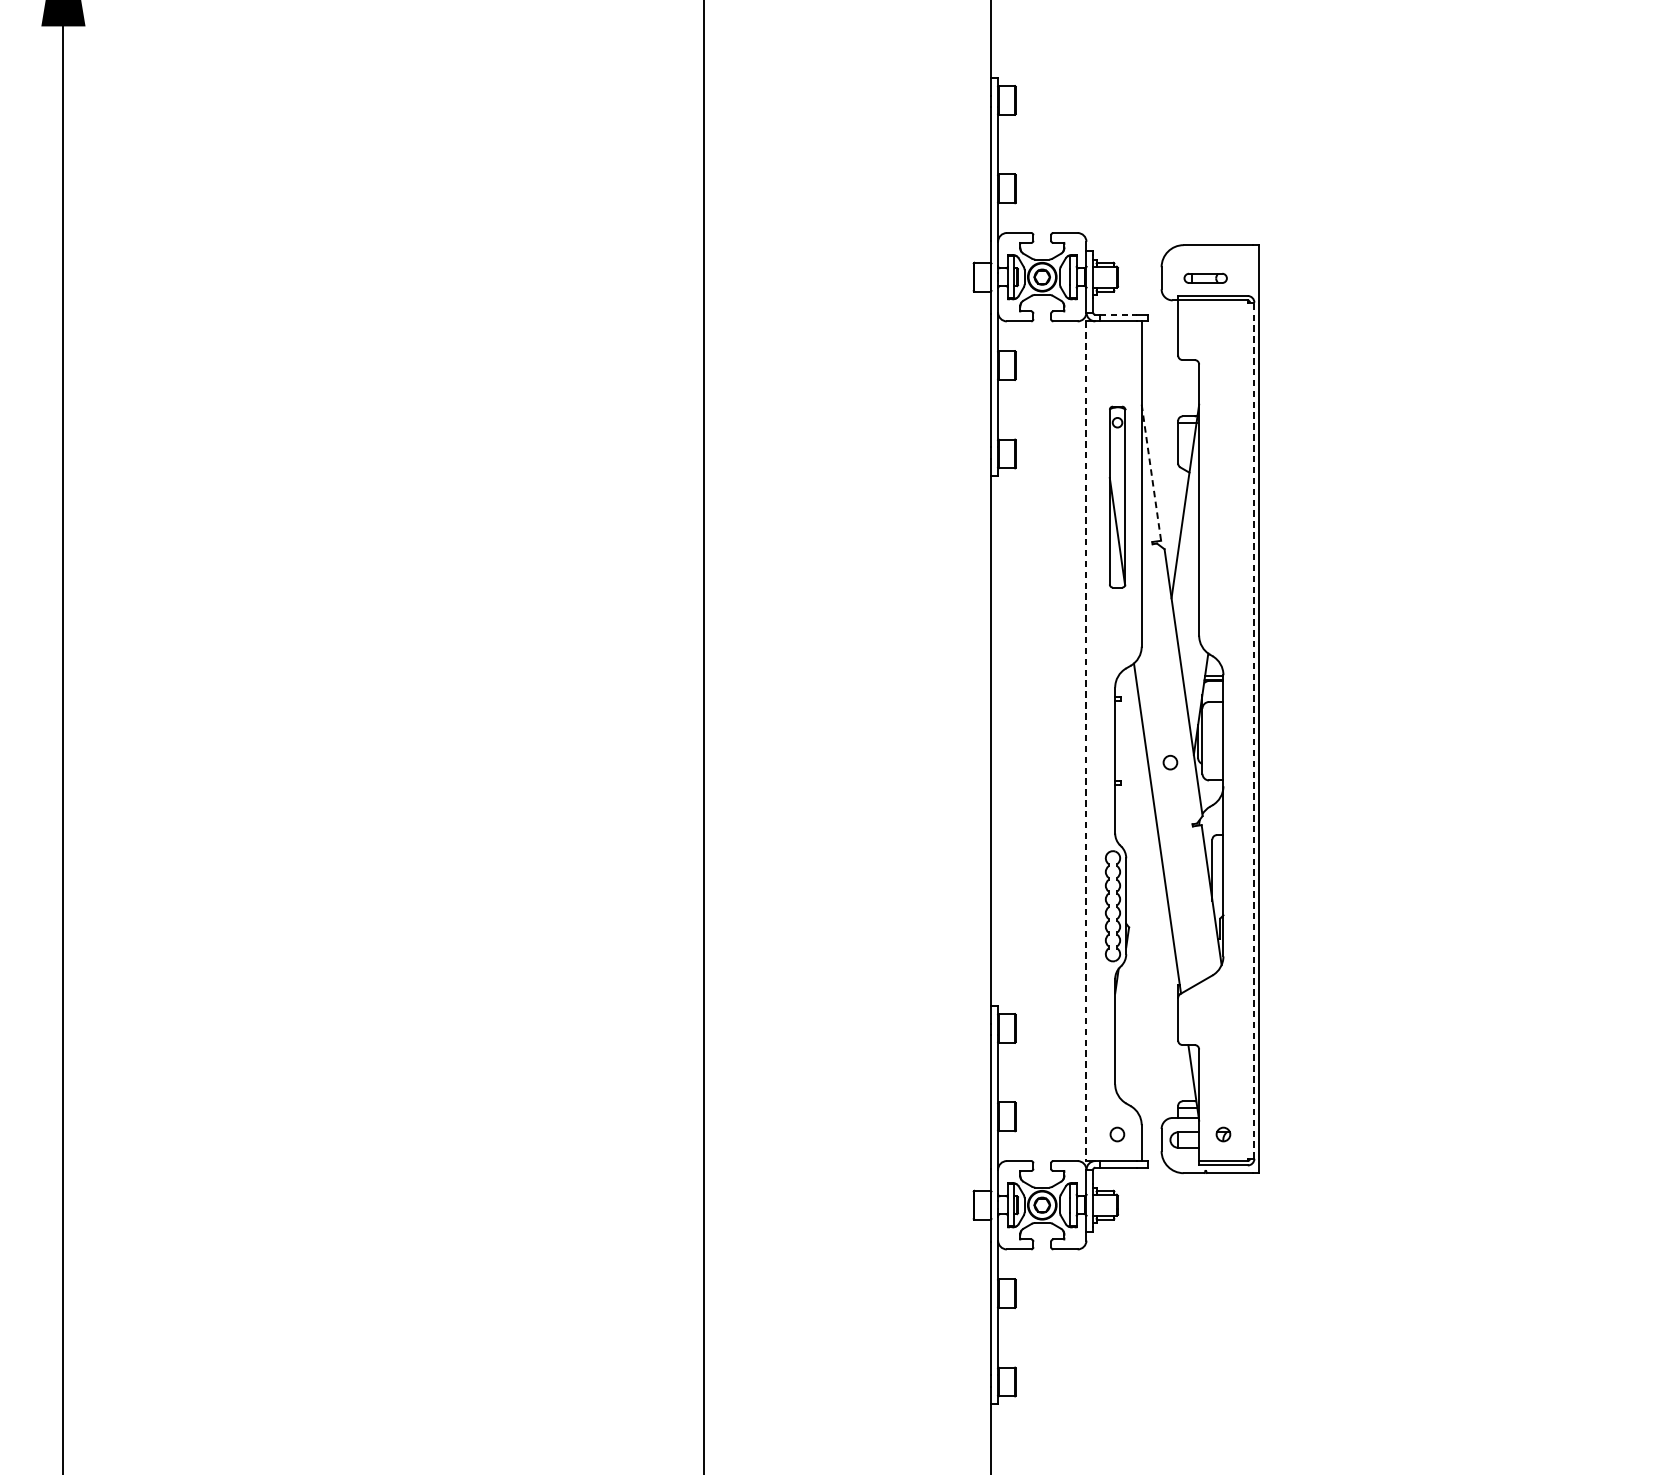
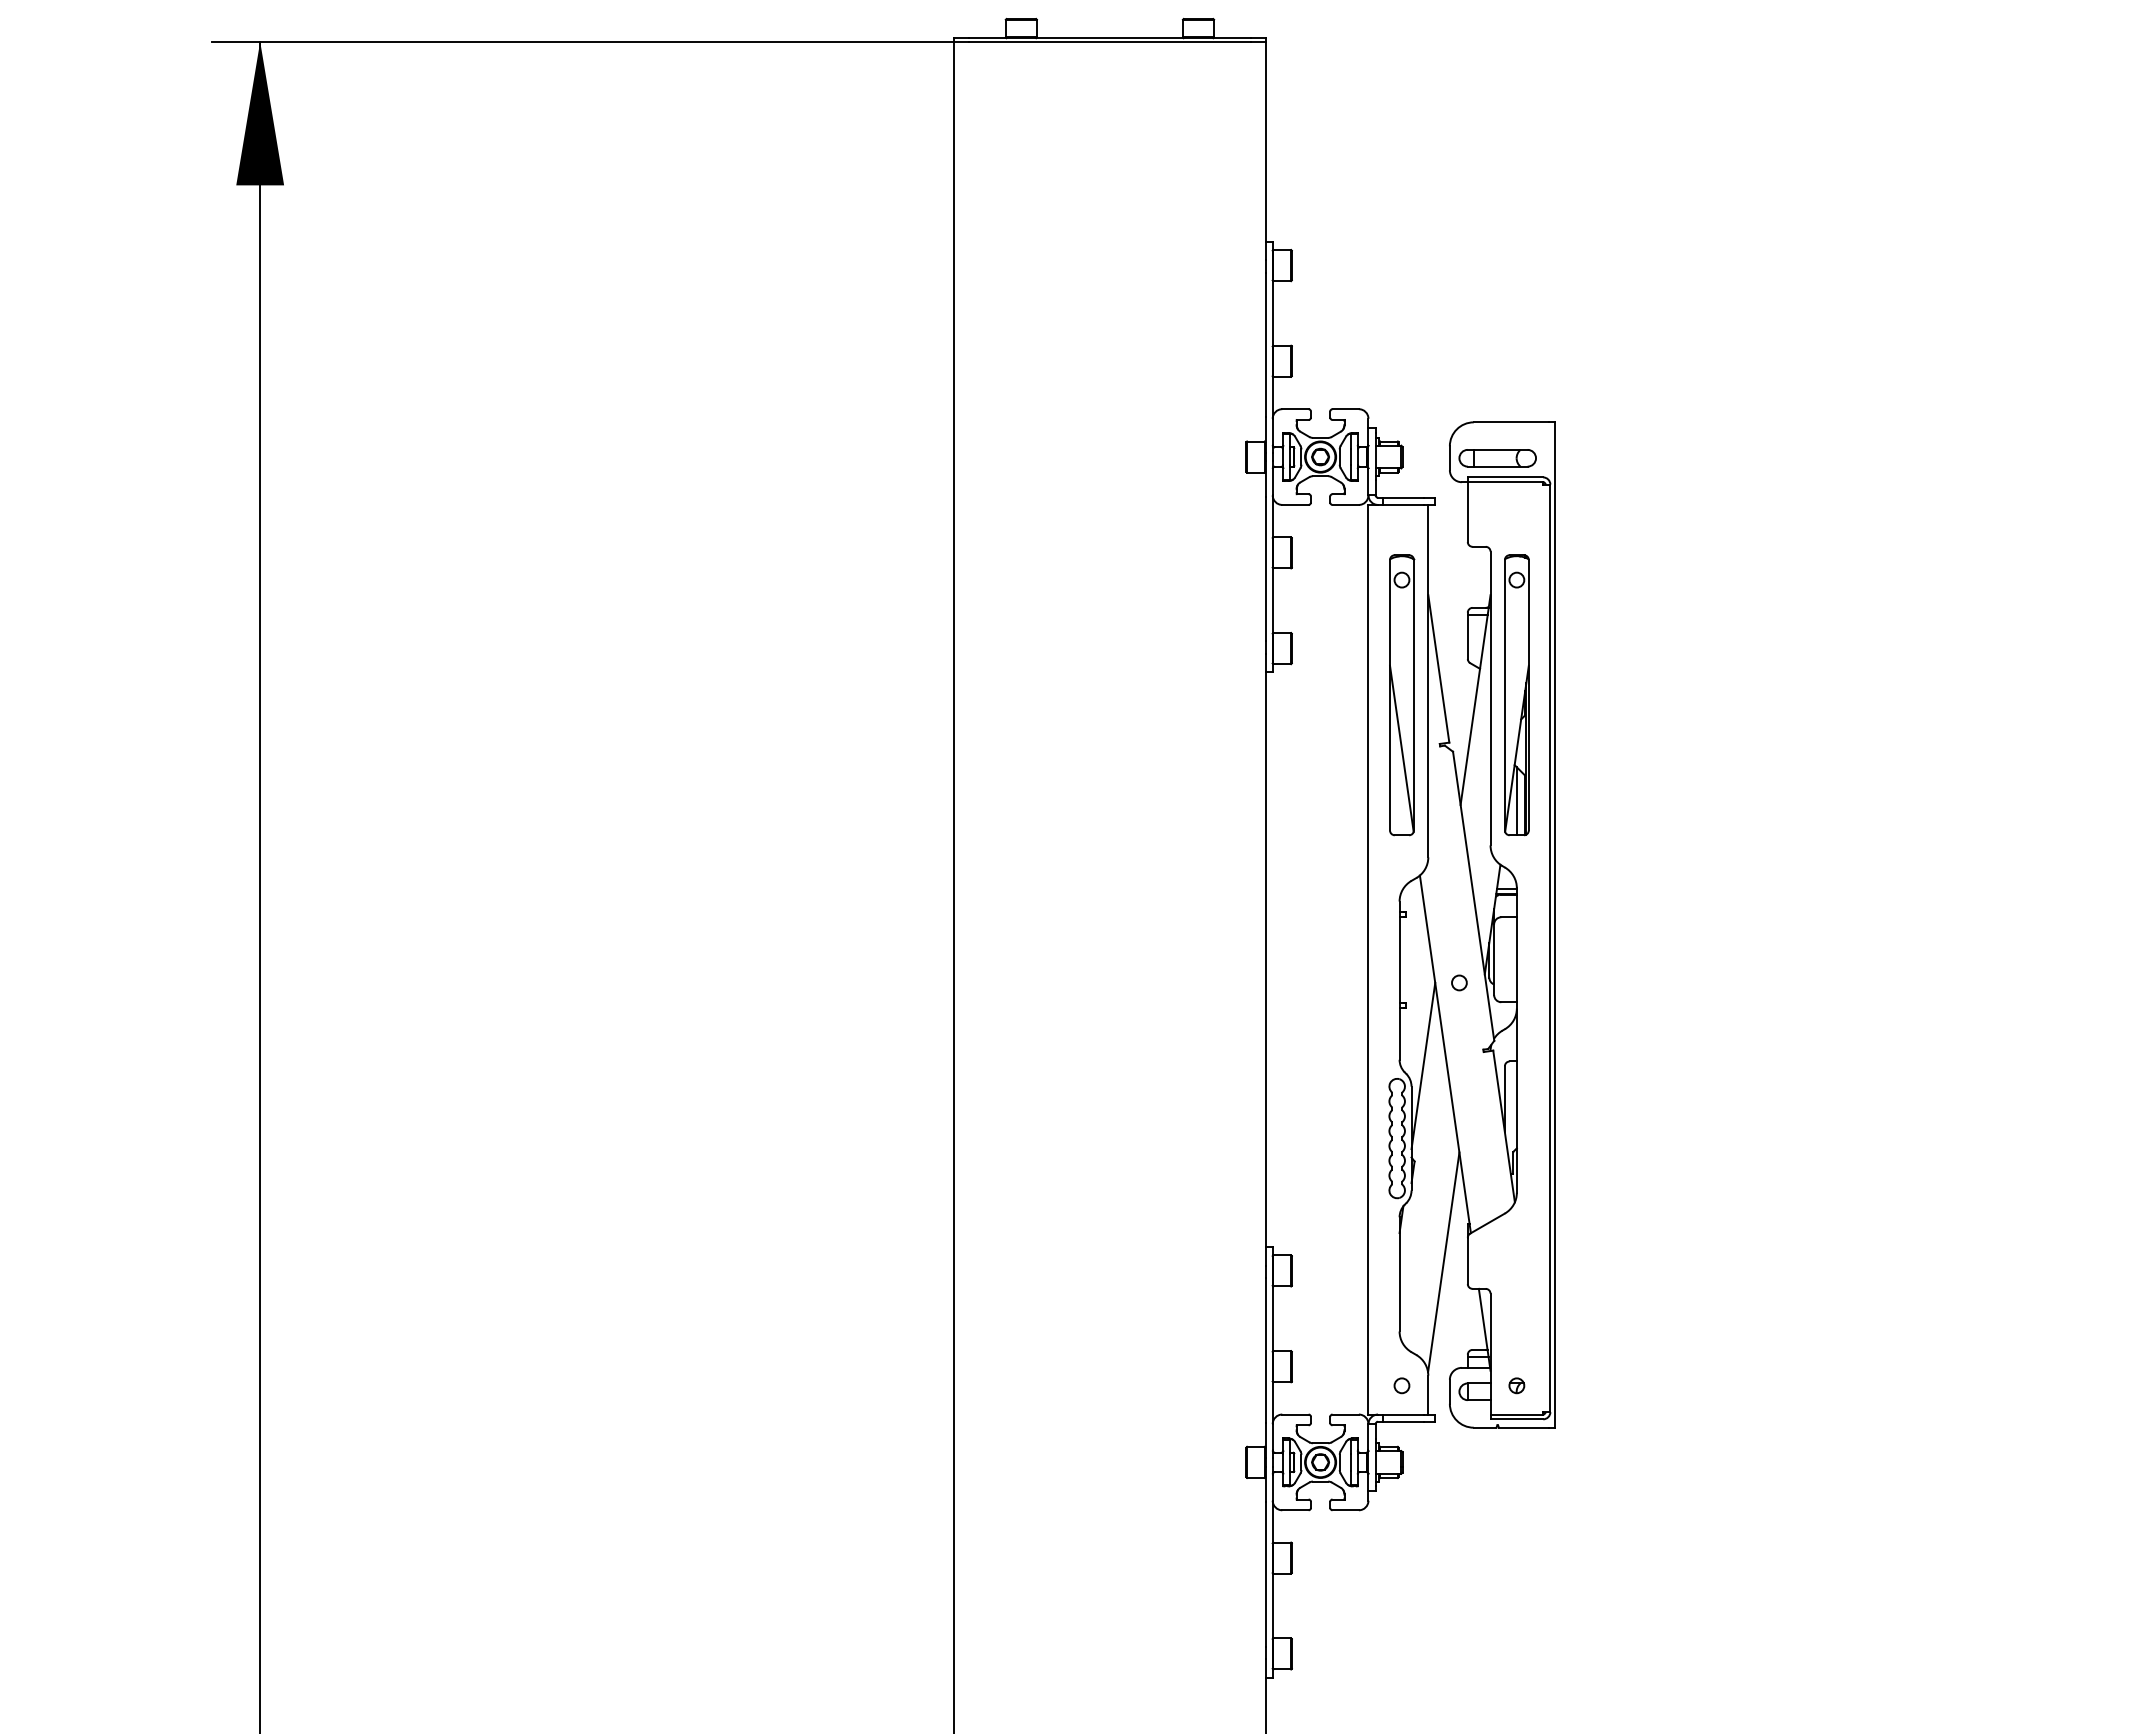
part: (1205, 278) -> (1497, 458), size x1.67
line: (1118, 314) -> (1403, 497), dashed -> solid
line: (1151, 473) -> (1438, 669), dashed -> solid
part: (1117, 497) -> (1402, 695), size x1.43
part: (1223, 497) -> (1516, 695), added
line: (1254, 730) -> (1550, 948), dashed -> solid
line: (1086, 740) -> (1368, 959), dashed -> solid
line: (1137, 838) -> (1423, 1065), added
line: (1155, 1020) -> (1443, 1262), added

